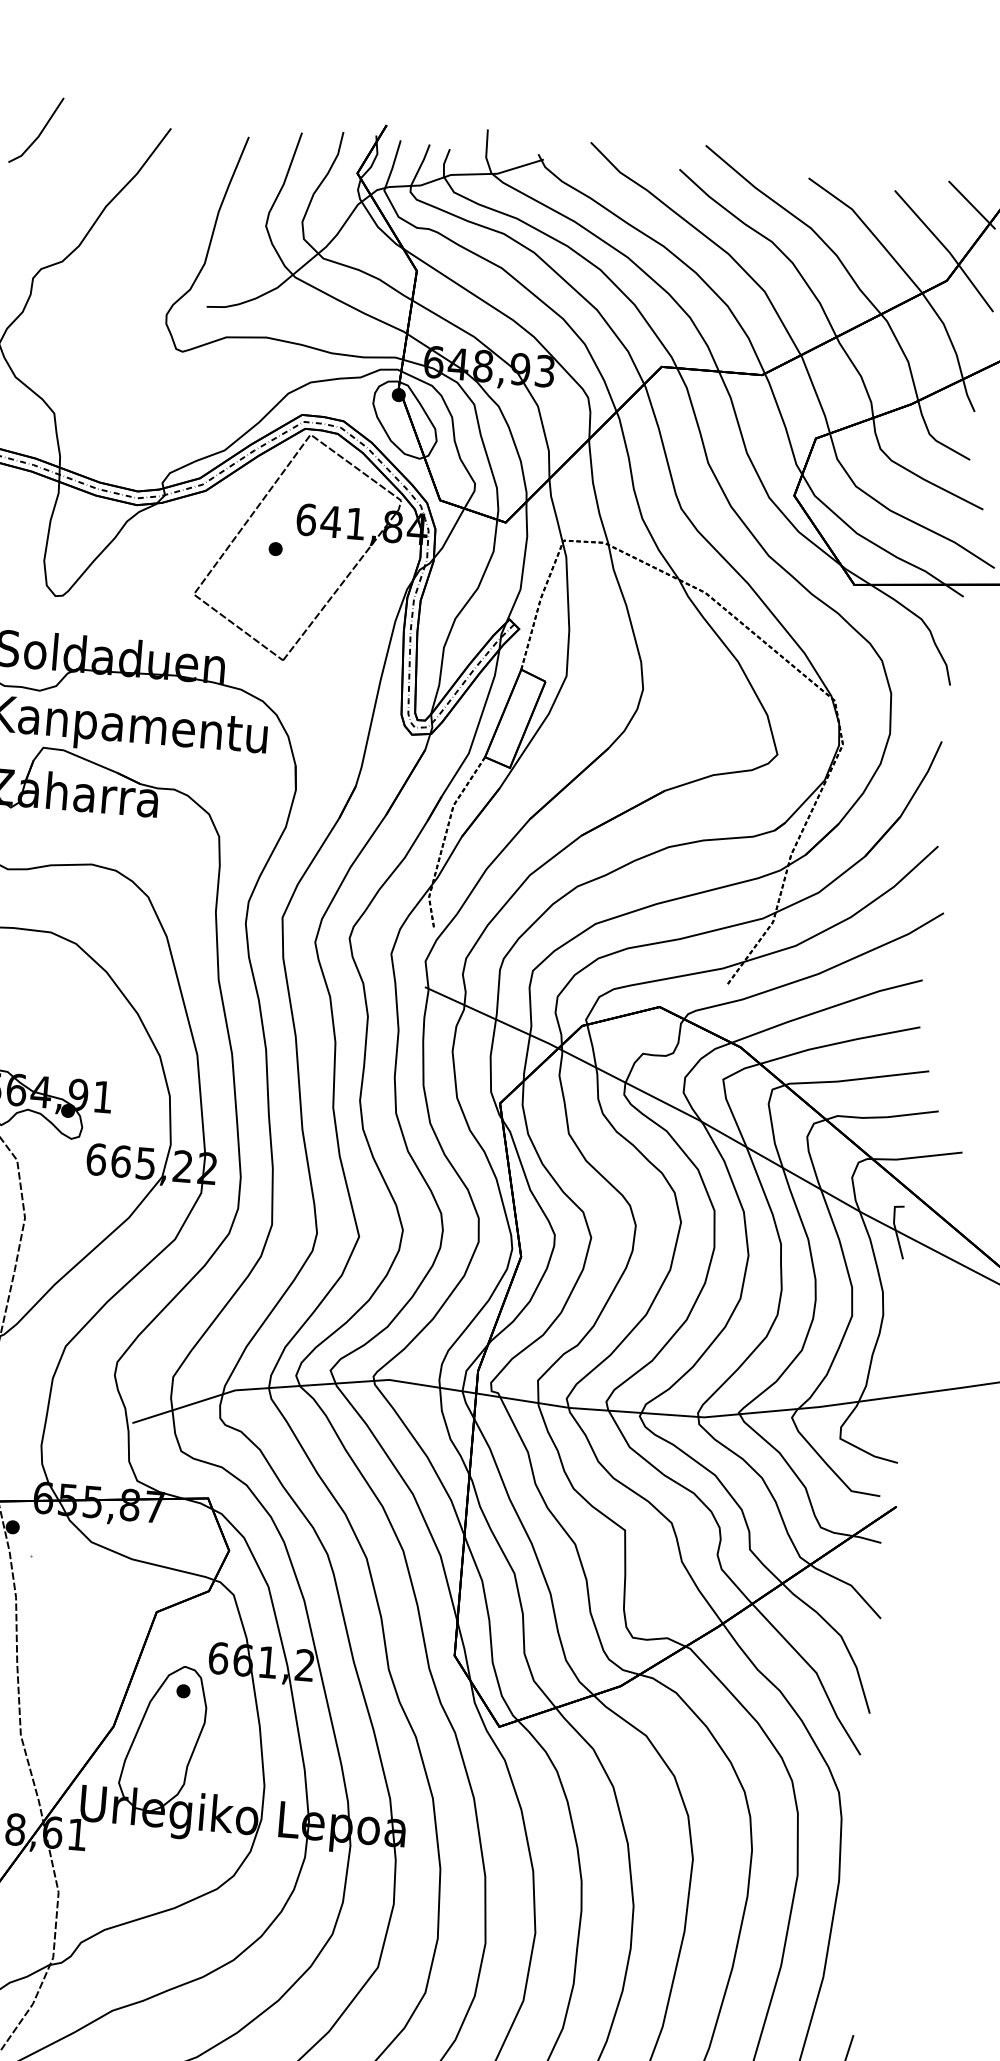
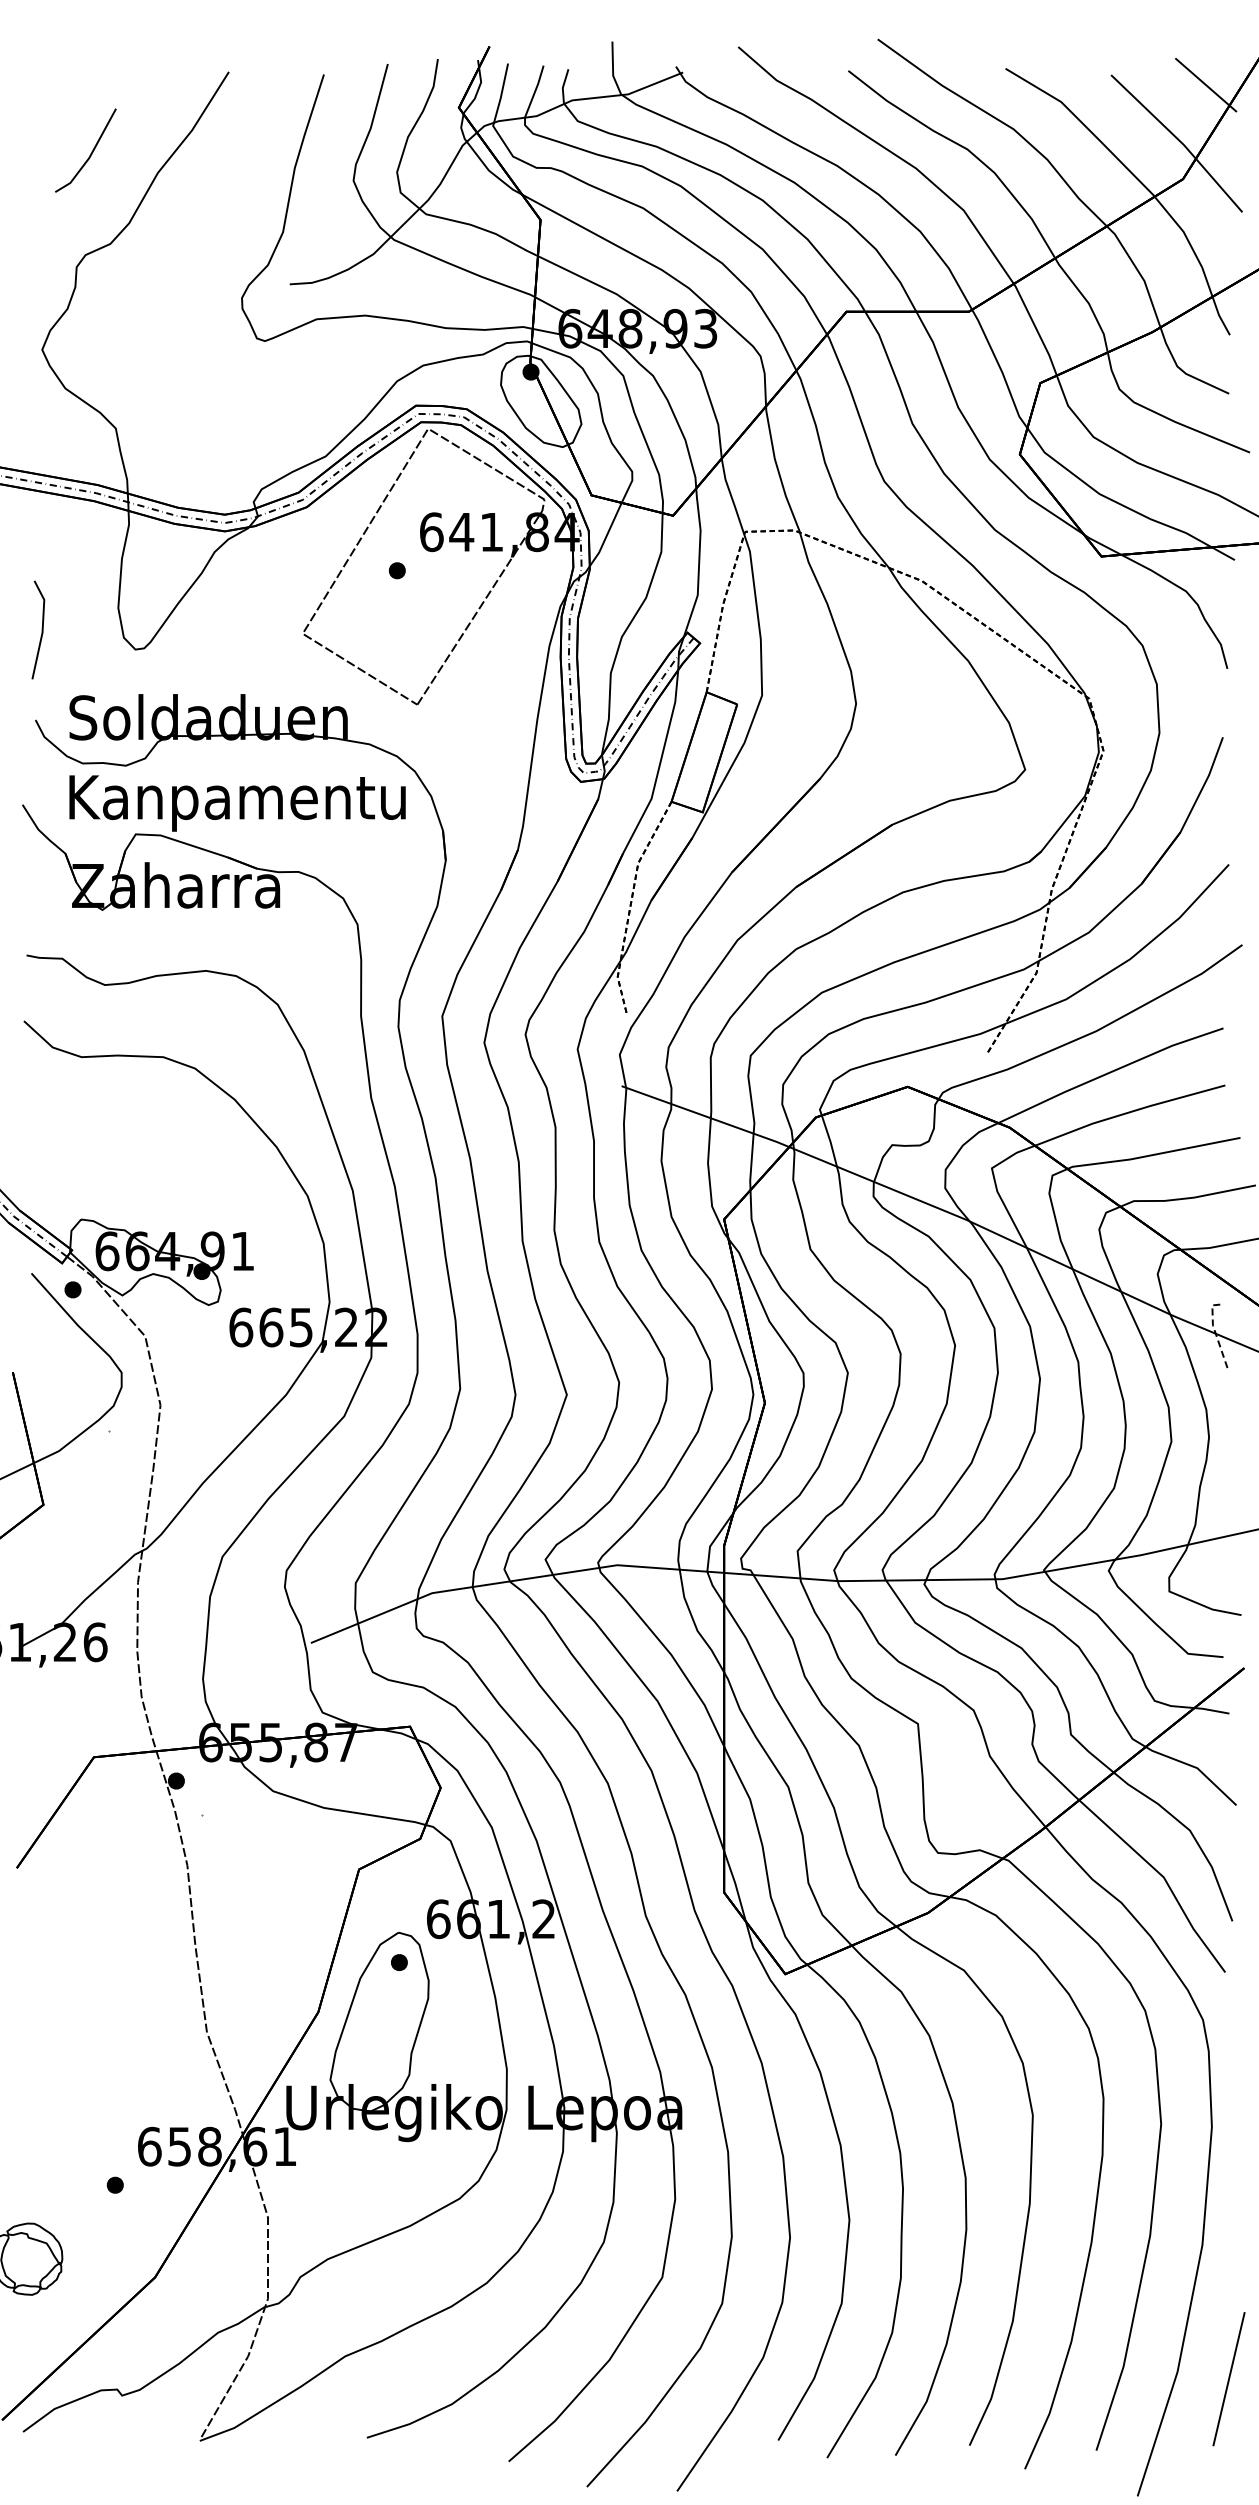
line: (39, 132) -> (90, 153), moved
line: (894, 1227) -> (1214, 1330), solid -> dashed

